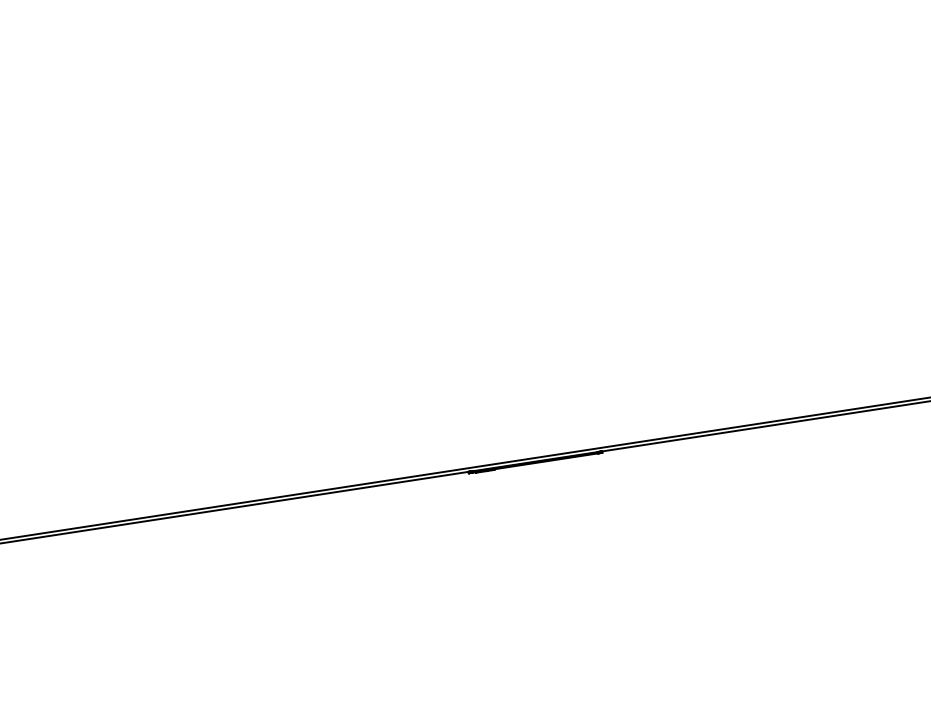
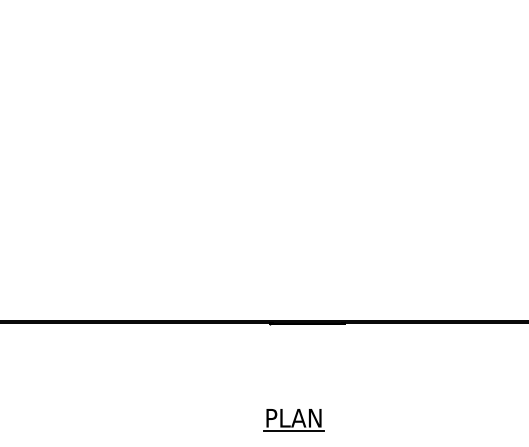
part: (536, 639) -> (293, 420), added

